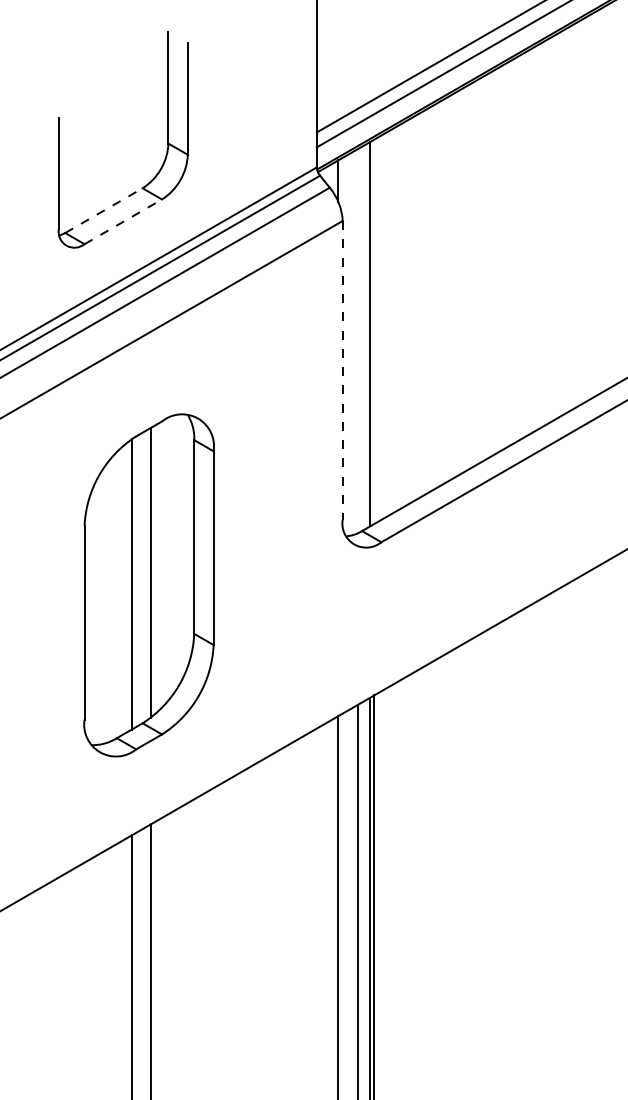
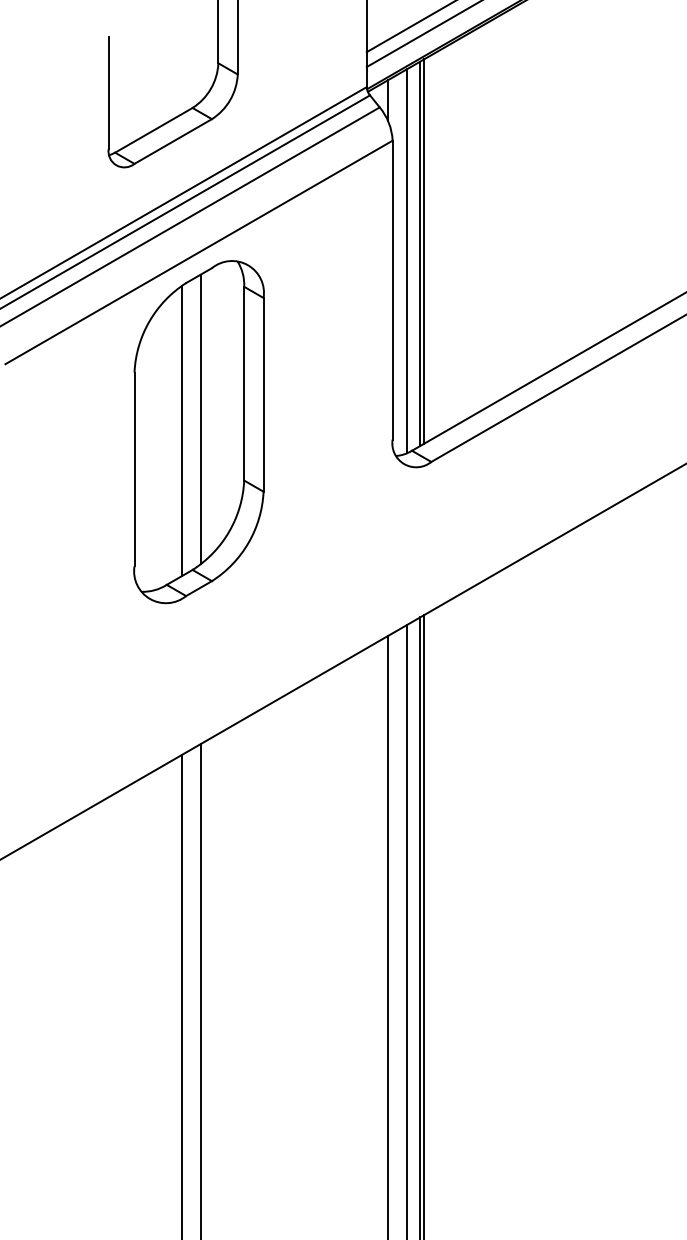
line: (103, 210) -> (153, 130), dashed -> solid
line: (123, 221) -> (173, 141), dashed -> solid
line: (374, 331) -> (424, 251), added
line: (357, 341) -> (407, 261), added
line: (342, 370) -> (392, 290), dashed -> solid
part: (148, 585) -> (198, 432), moved

